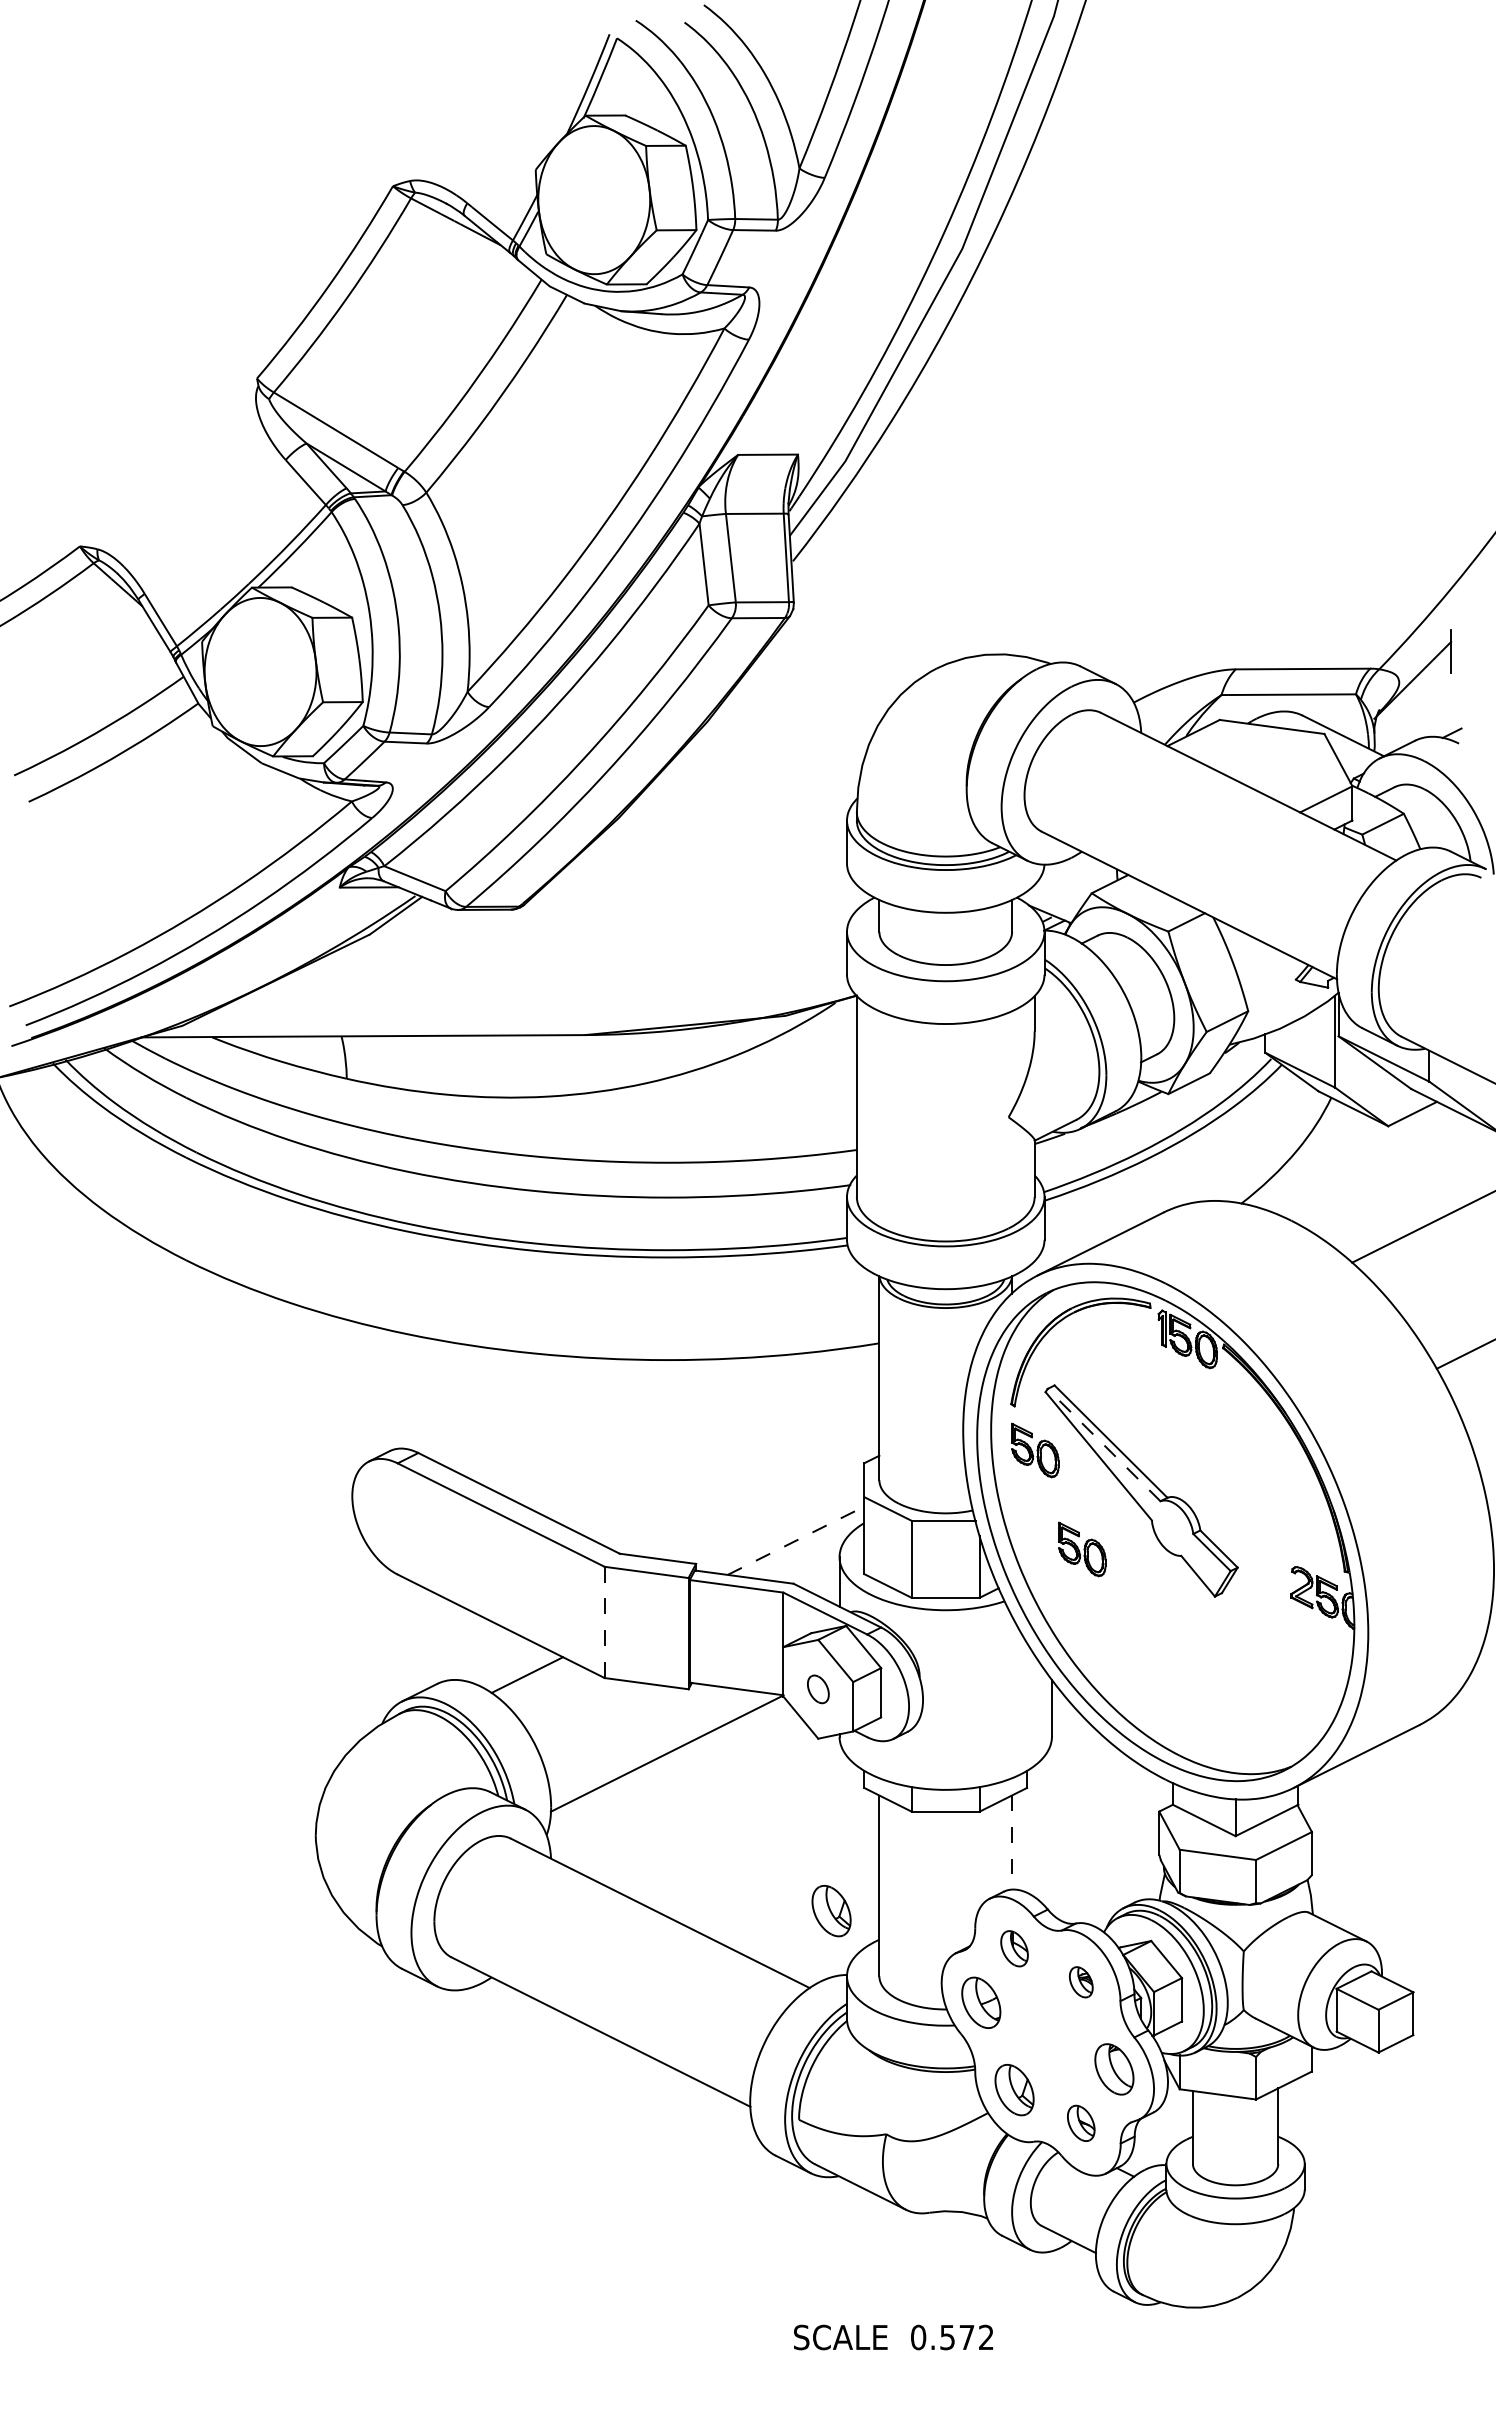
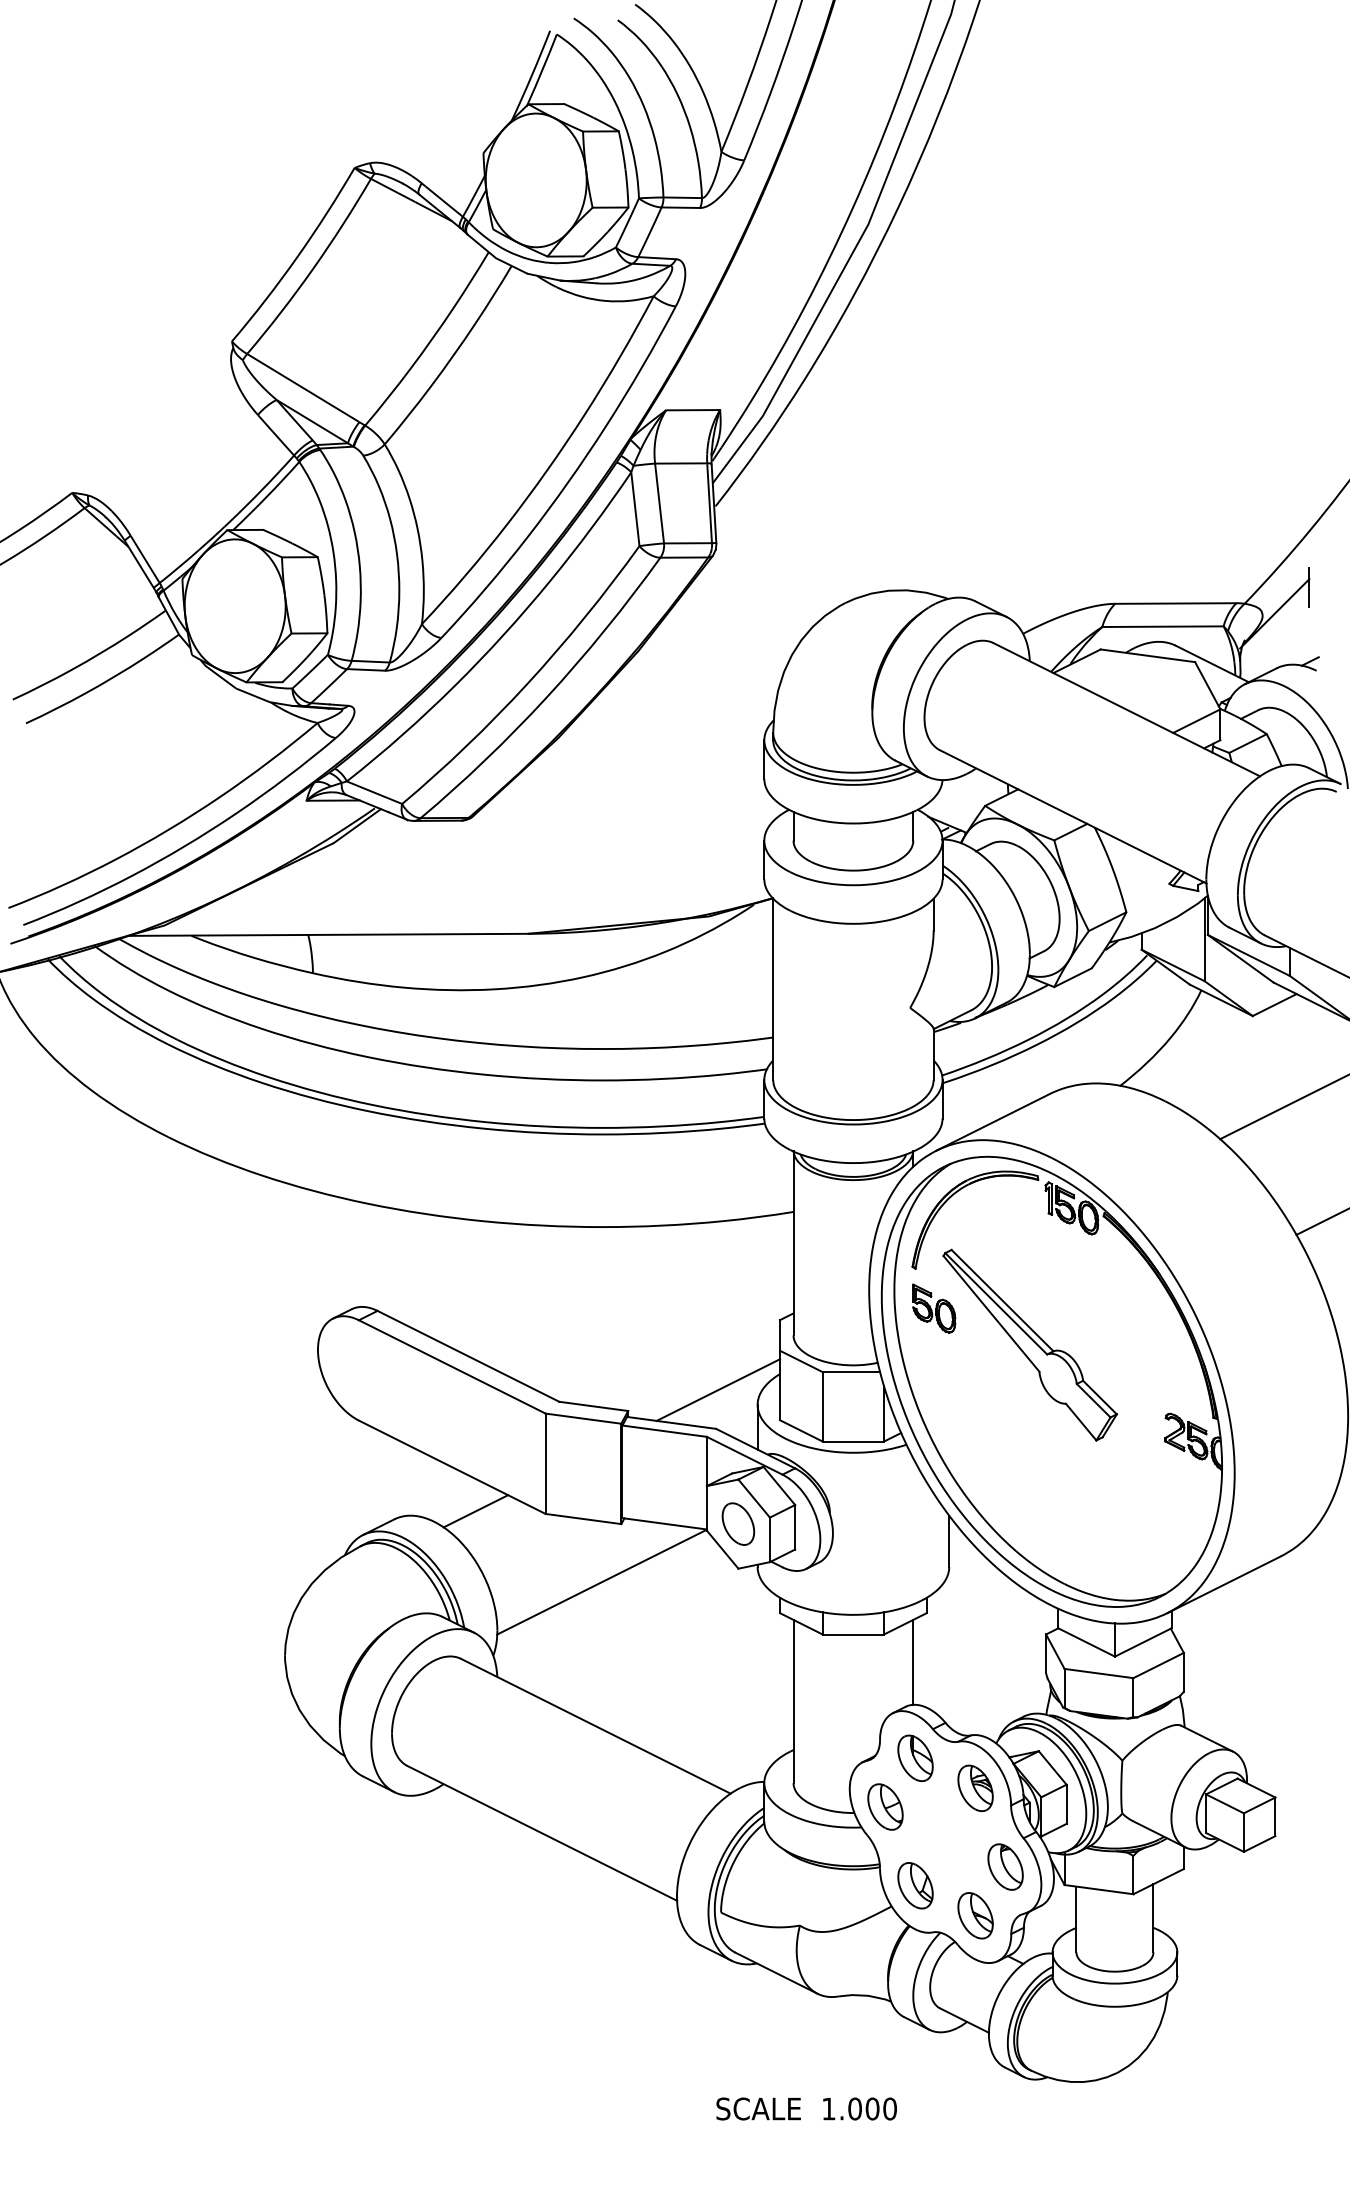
line: (1104, 1445) -> (996, 1304), dashed -> solid
line: (796, 1540) -> (718, 1389), dashed -> solid
part: (1082, 1549) -> (976, 1397), removed
line: (604, 1622) -> (545, 1463), dashed -> solid
part: (818, 1689) -> (738, 1524), size x1.67
line: (1012, 1843) -> (913, 1663), dashed -> solid
part: (831, 1911) -> (750, 1724), removed
part: (1014, 1948) -> (915, 1757), size x1.43
part: (1081, 1982) -> (975, 1788), size x1.67
part: (1081, 2123) -> (975, 1915), size x1.43
text: (952, 2337) -> (859, 2108), 0.572 -> 1.000

